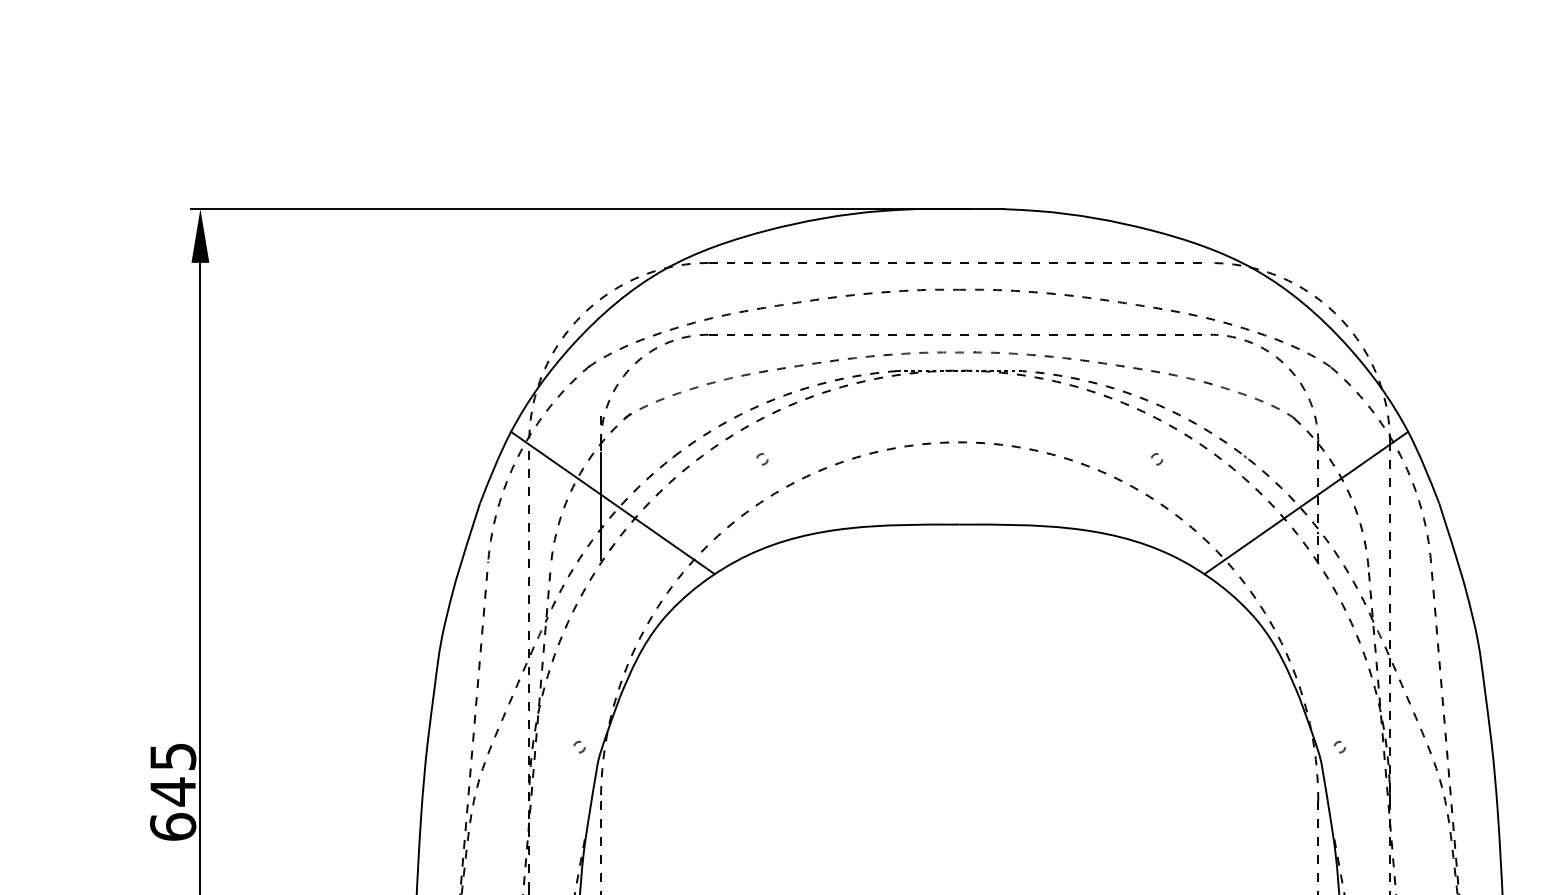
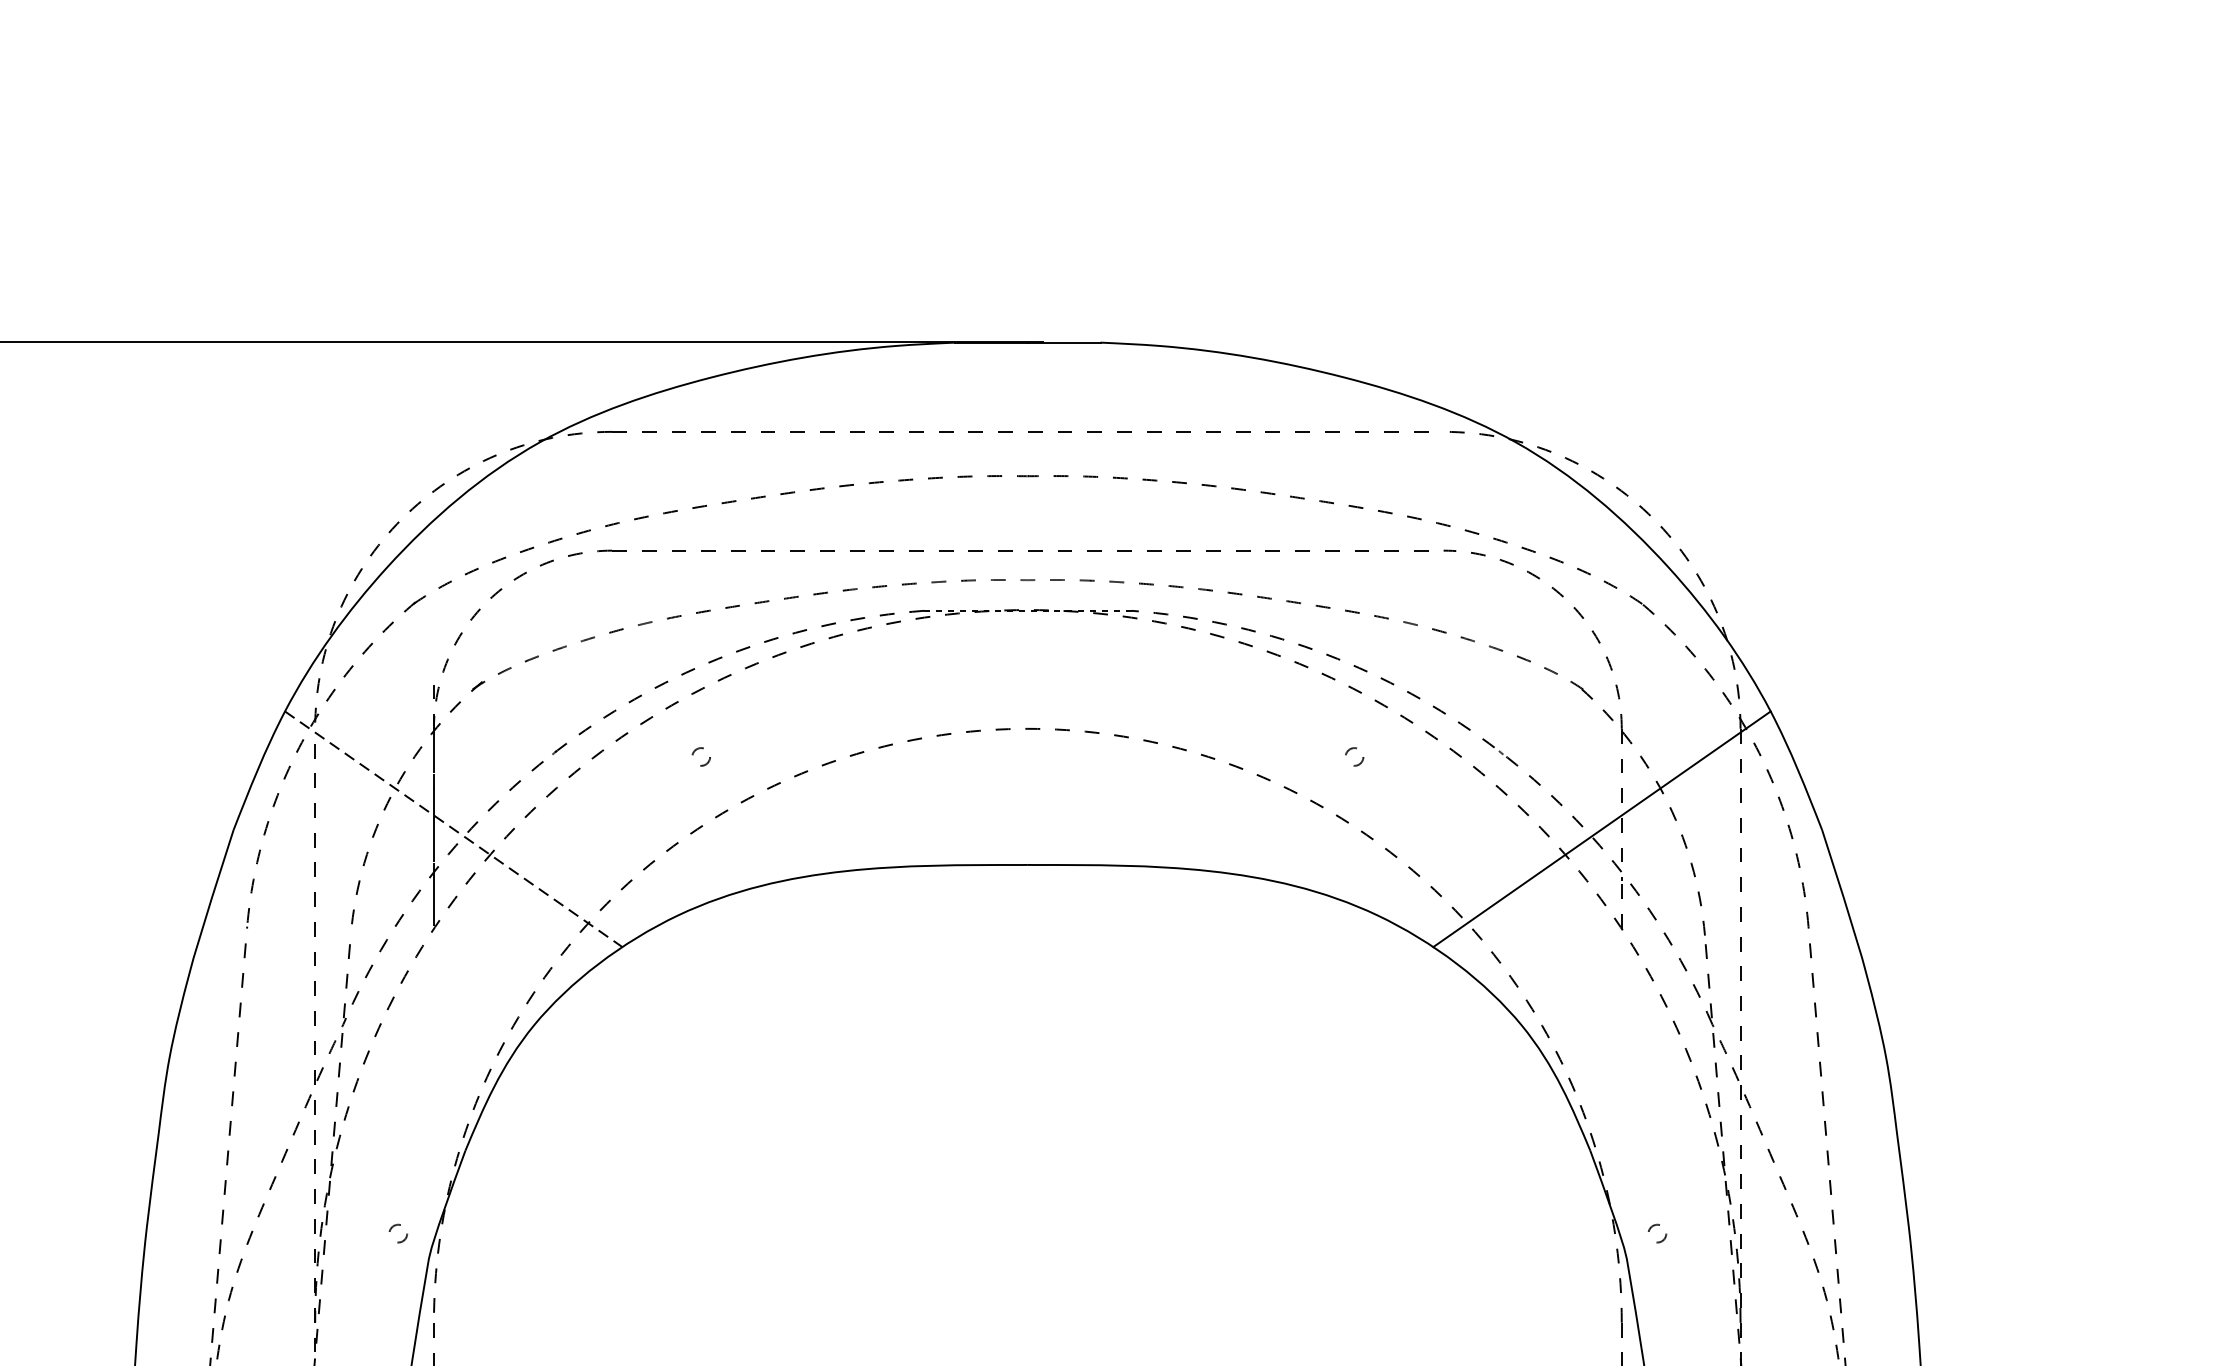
line: (613, 503) -> (454, 830), solid -> dashed

